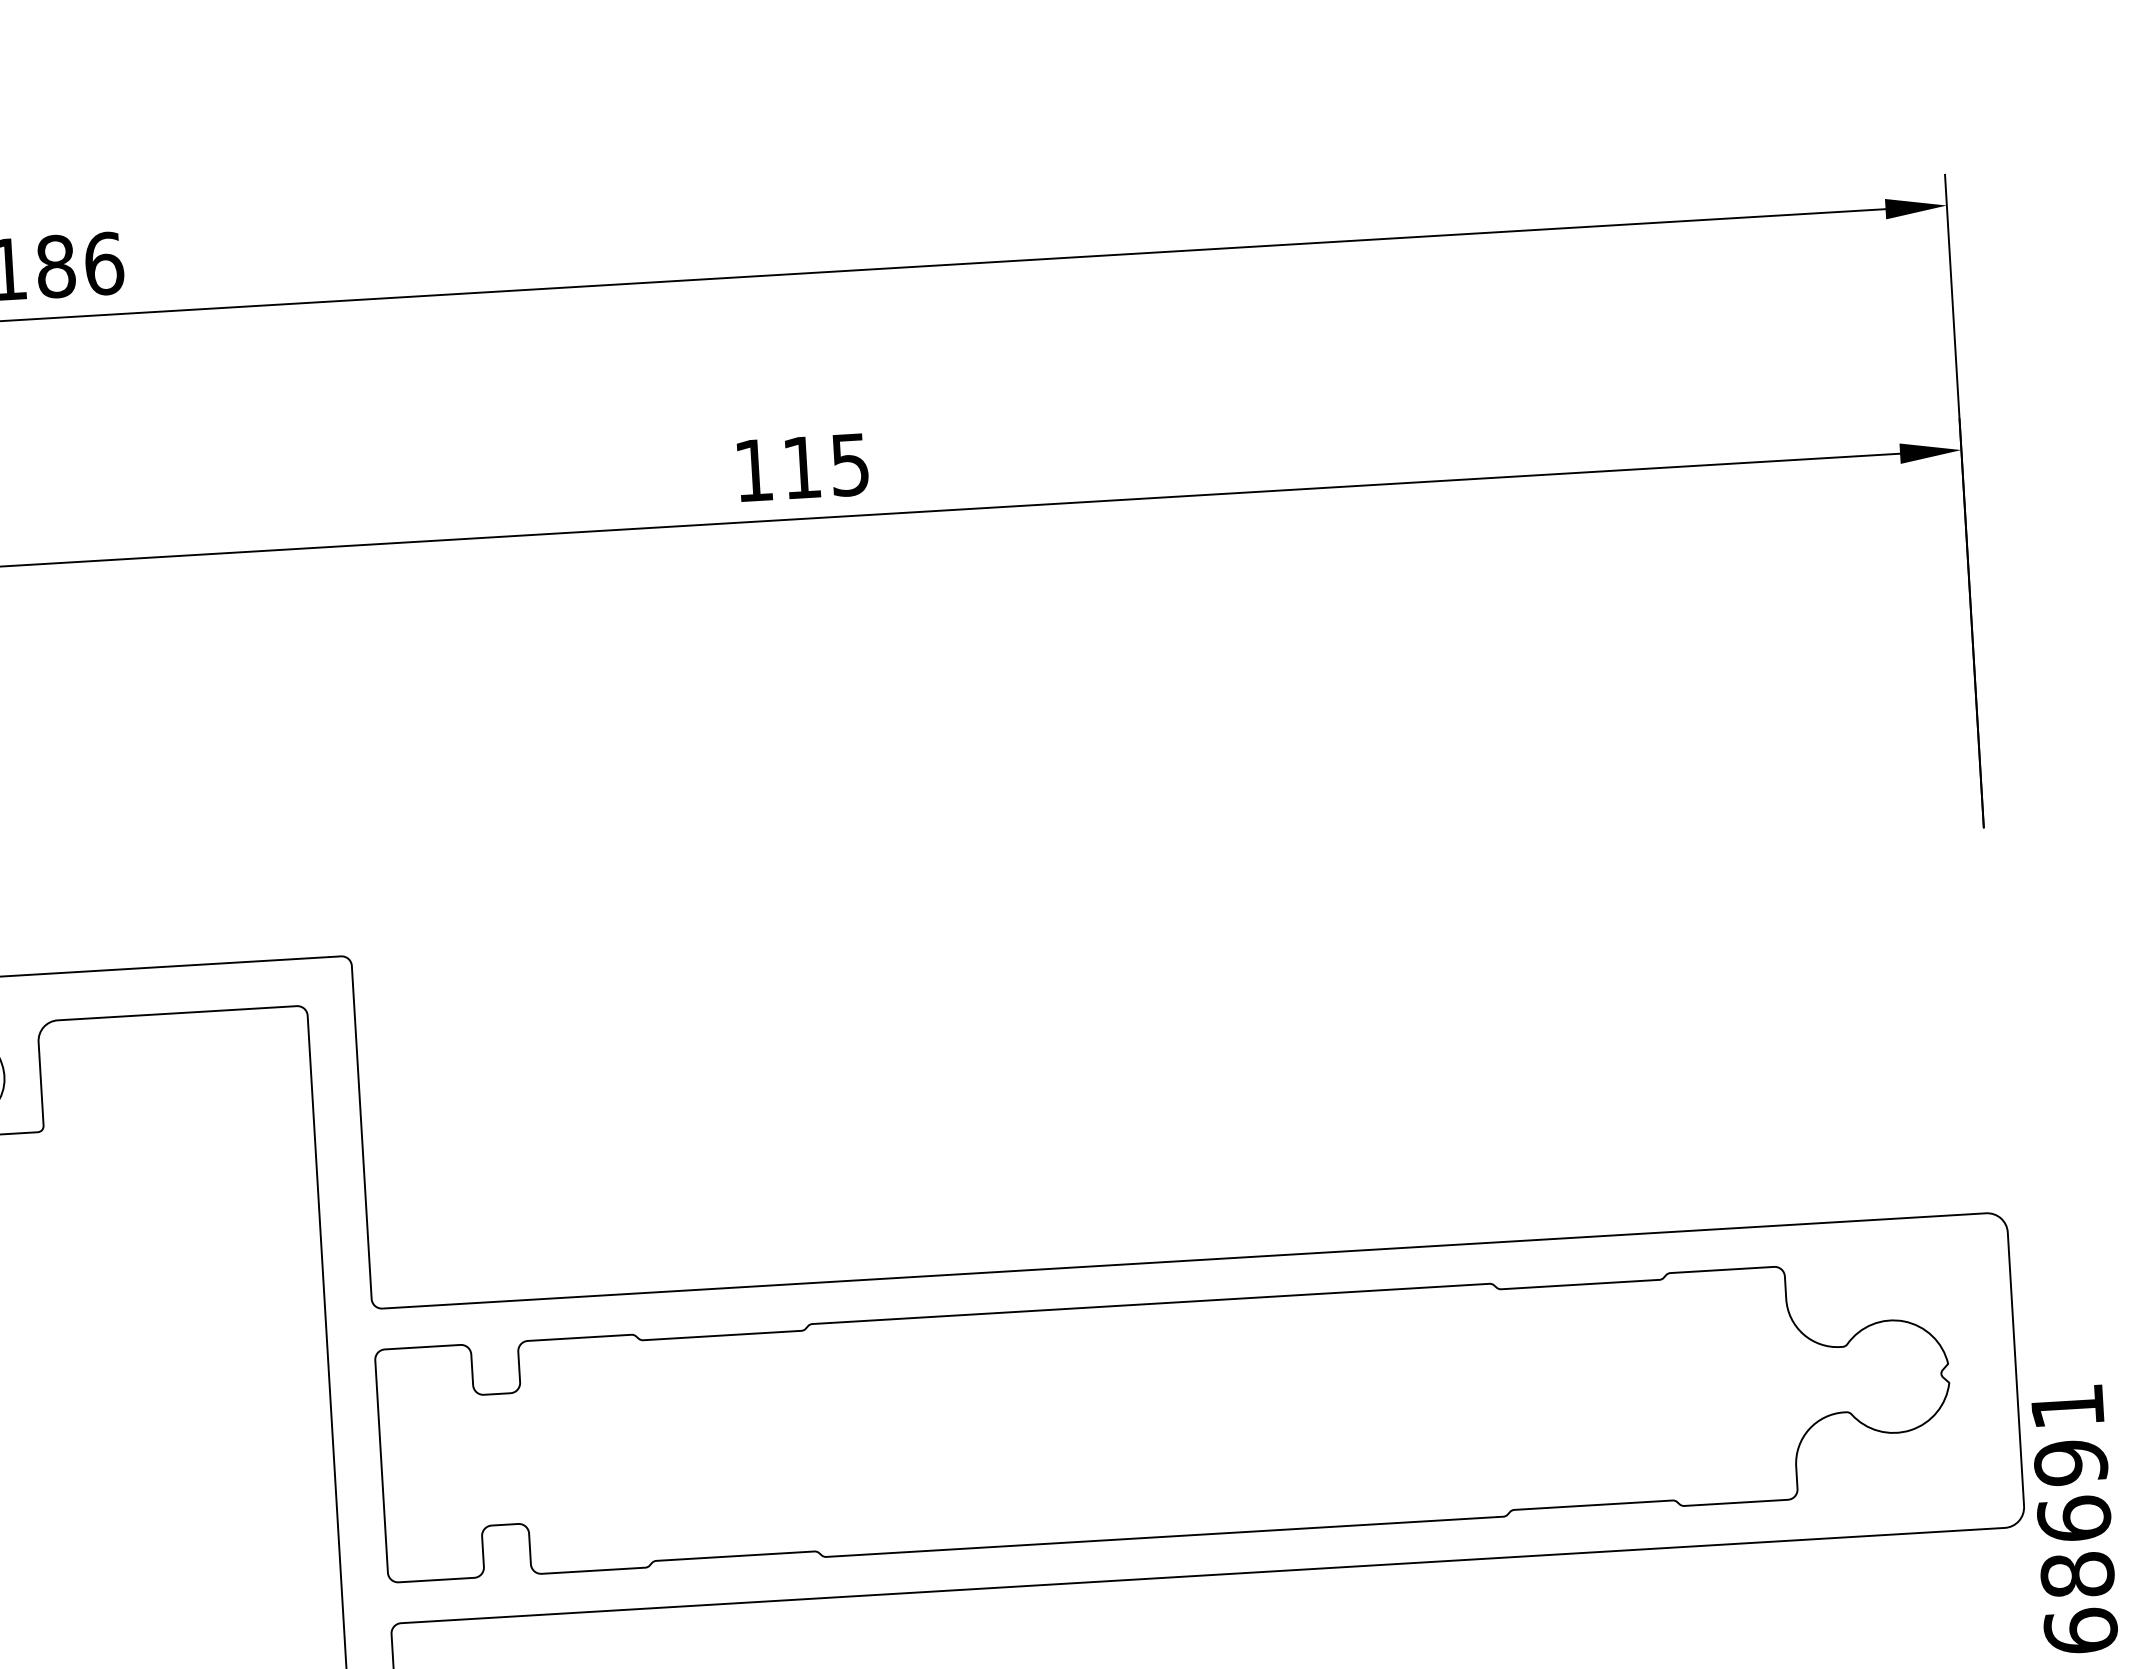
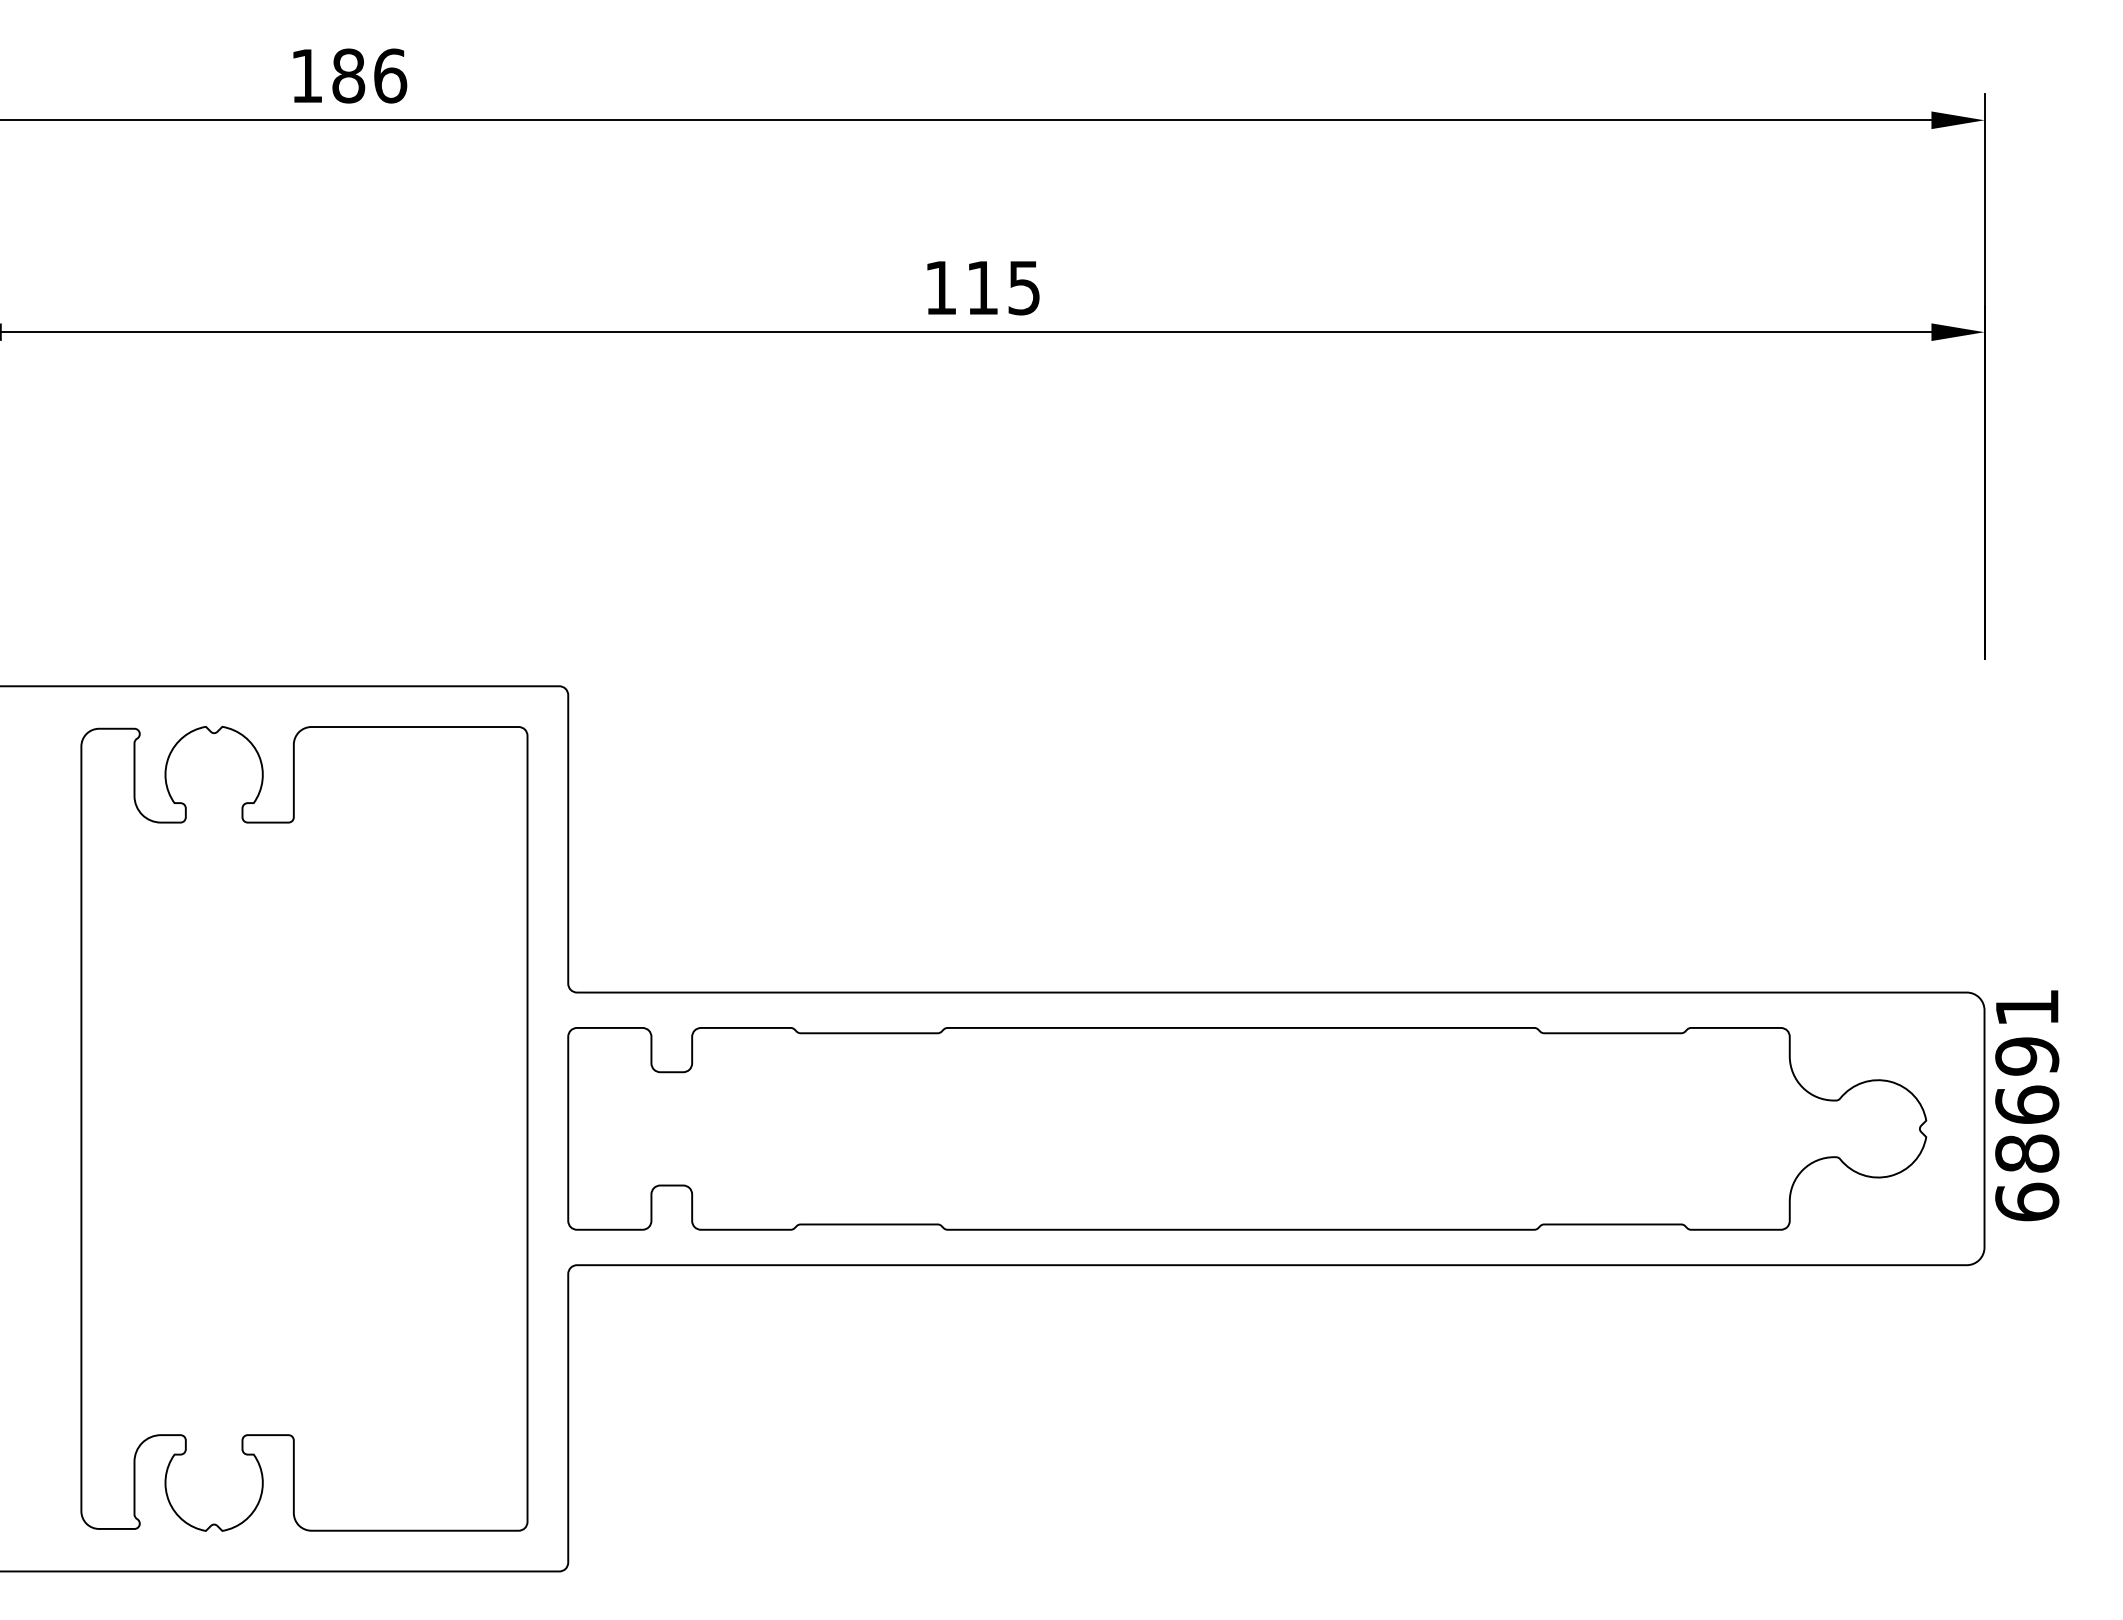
text: (2074, 1519) -> (2027, 1105), moved

